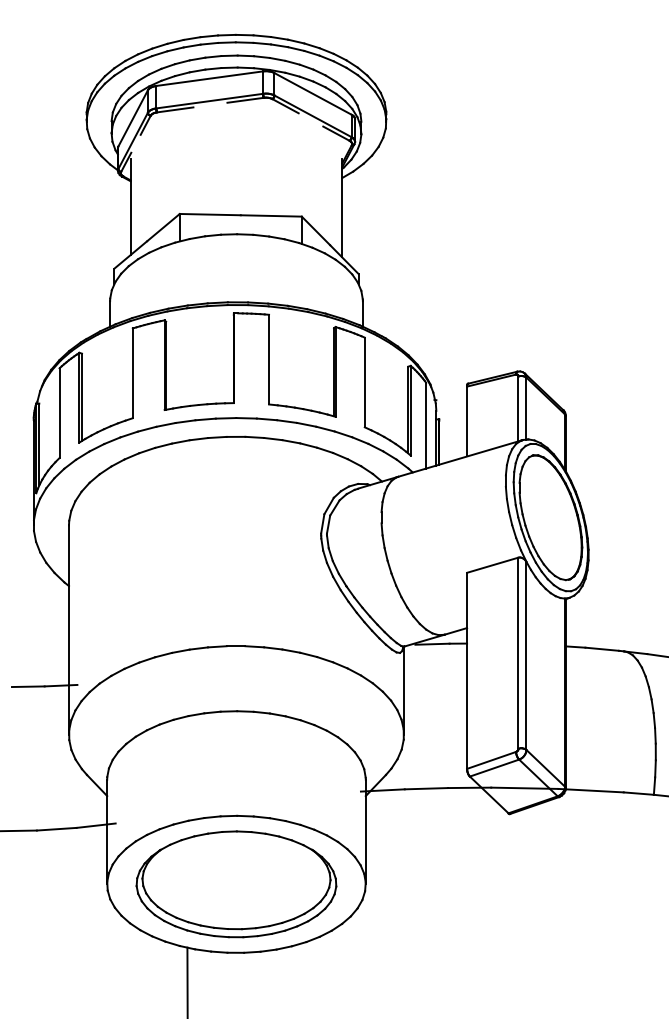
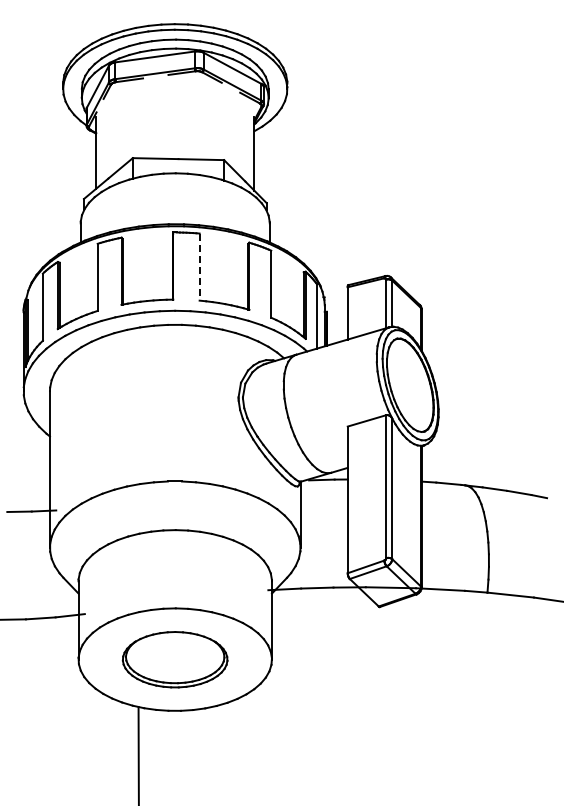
line: (268, 360) -> (199, 267), solid -> dashed
part: (235, 884) -> (174, 659), size x0.7

